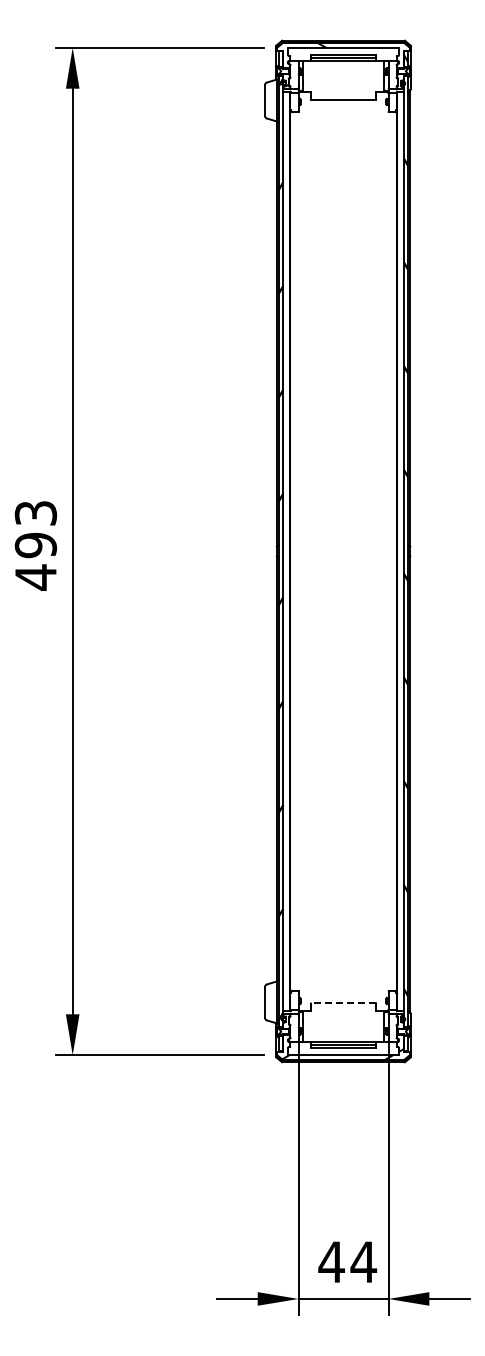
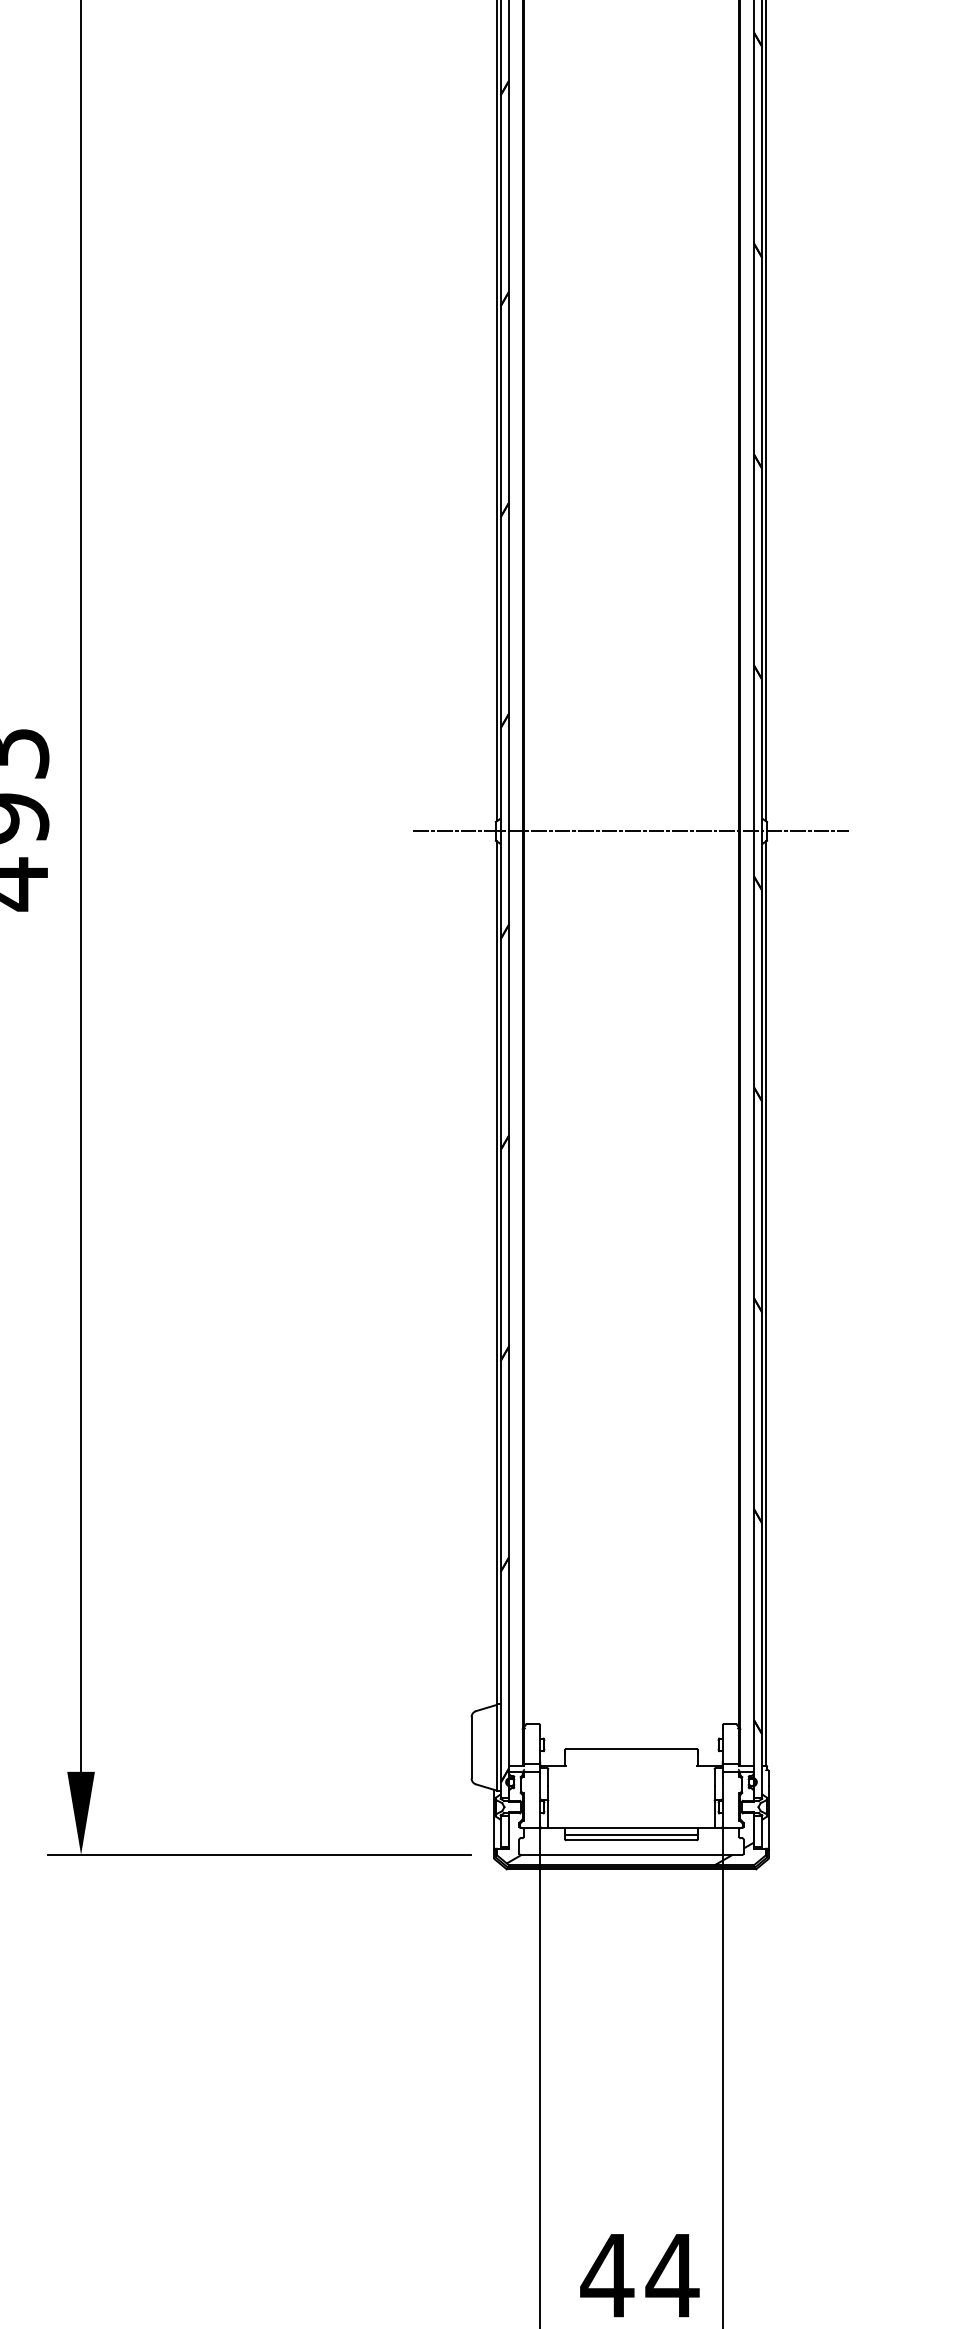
line: (343, 551) -> (631, 831), added
line: (343, 1003) -> (631, 1749), dashed -> solid

